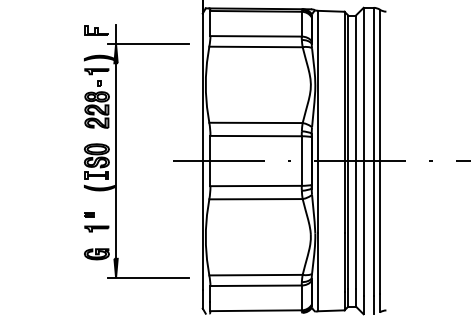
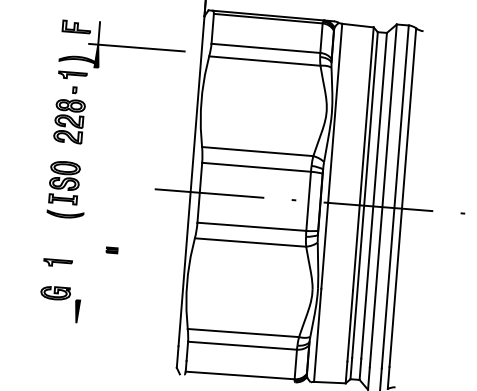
line: (116, 160) -> (87, 183), removed
part: (89, 214) -> (112, 250), moved
line: (148, 277) -> (115, 325), removed

